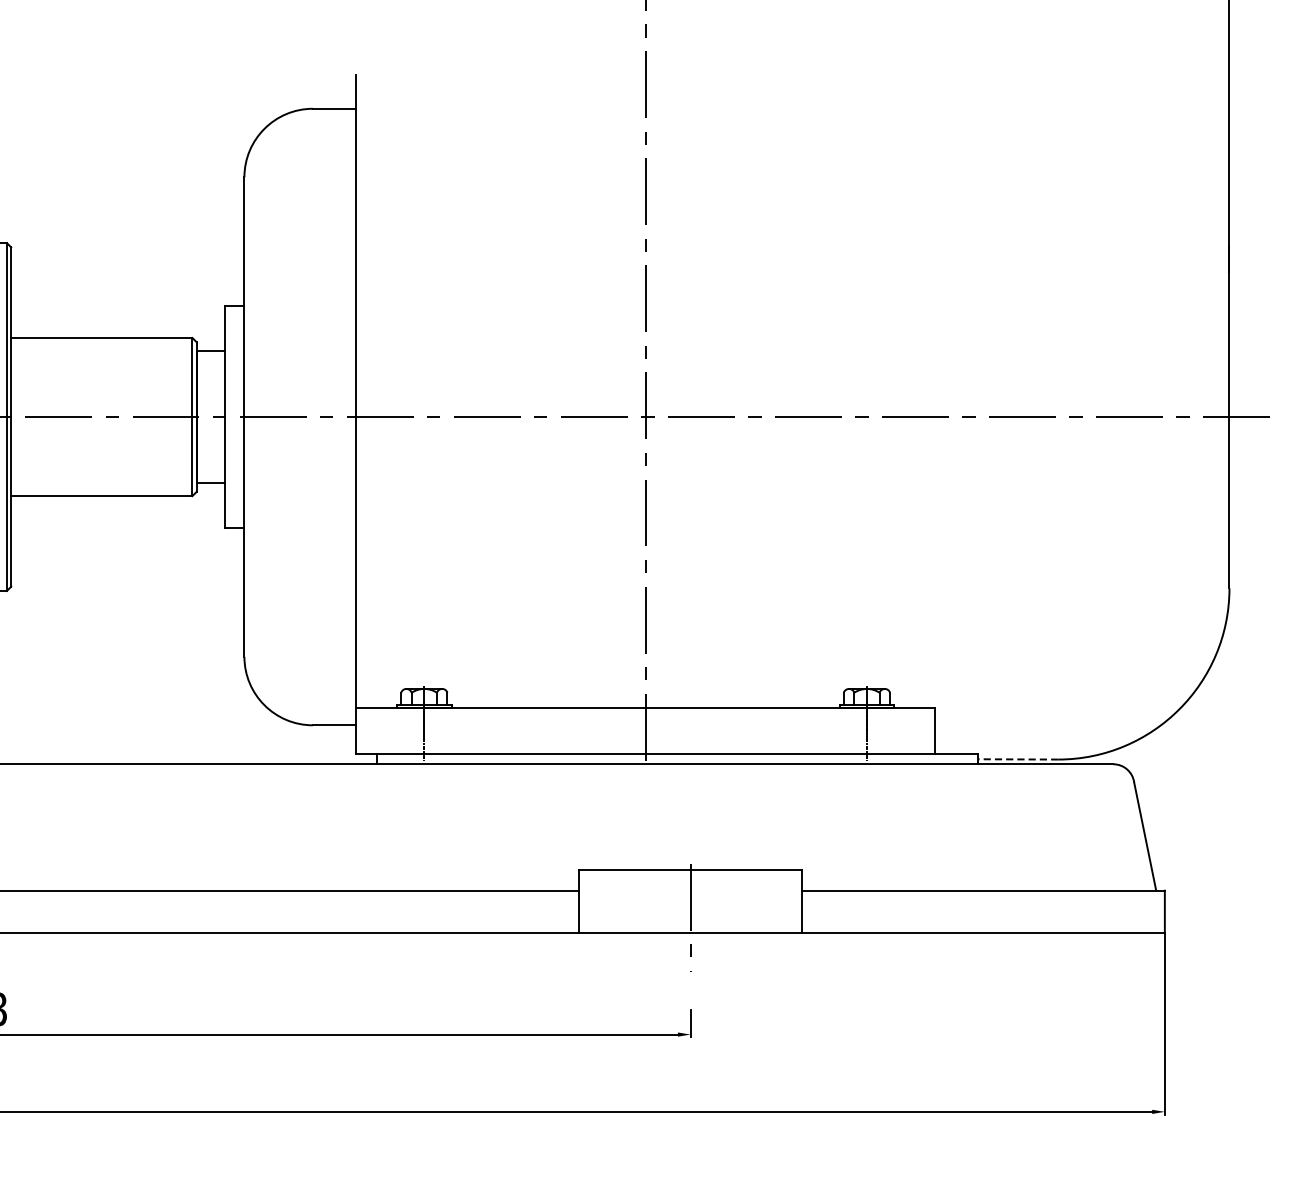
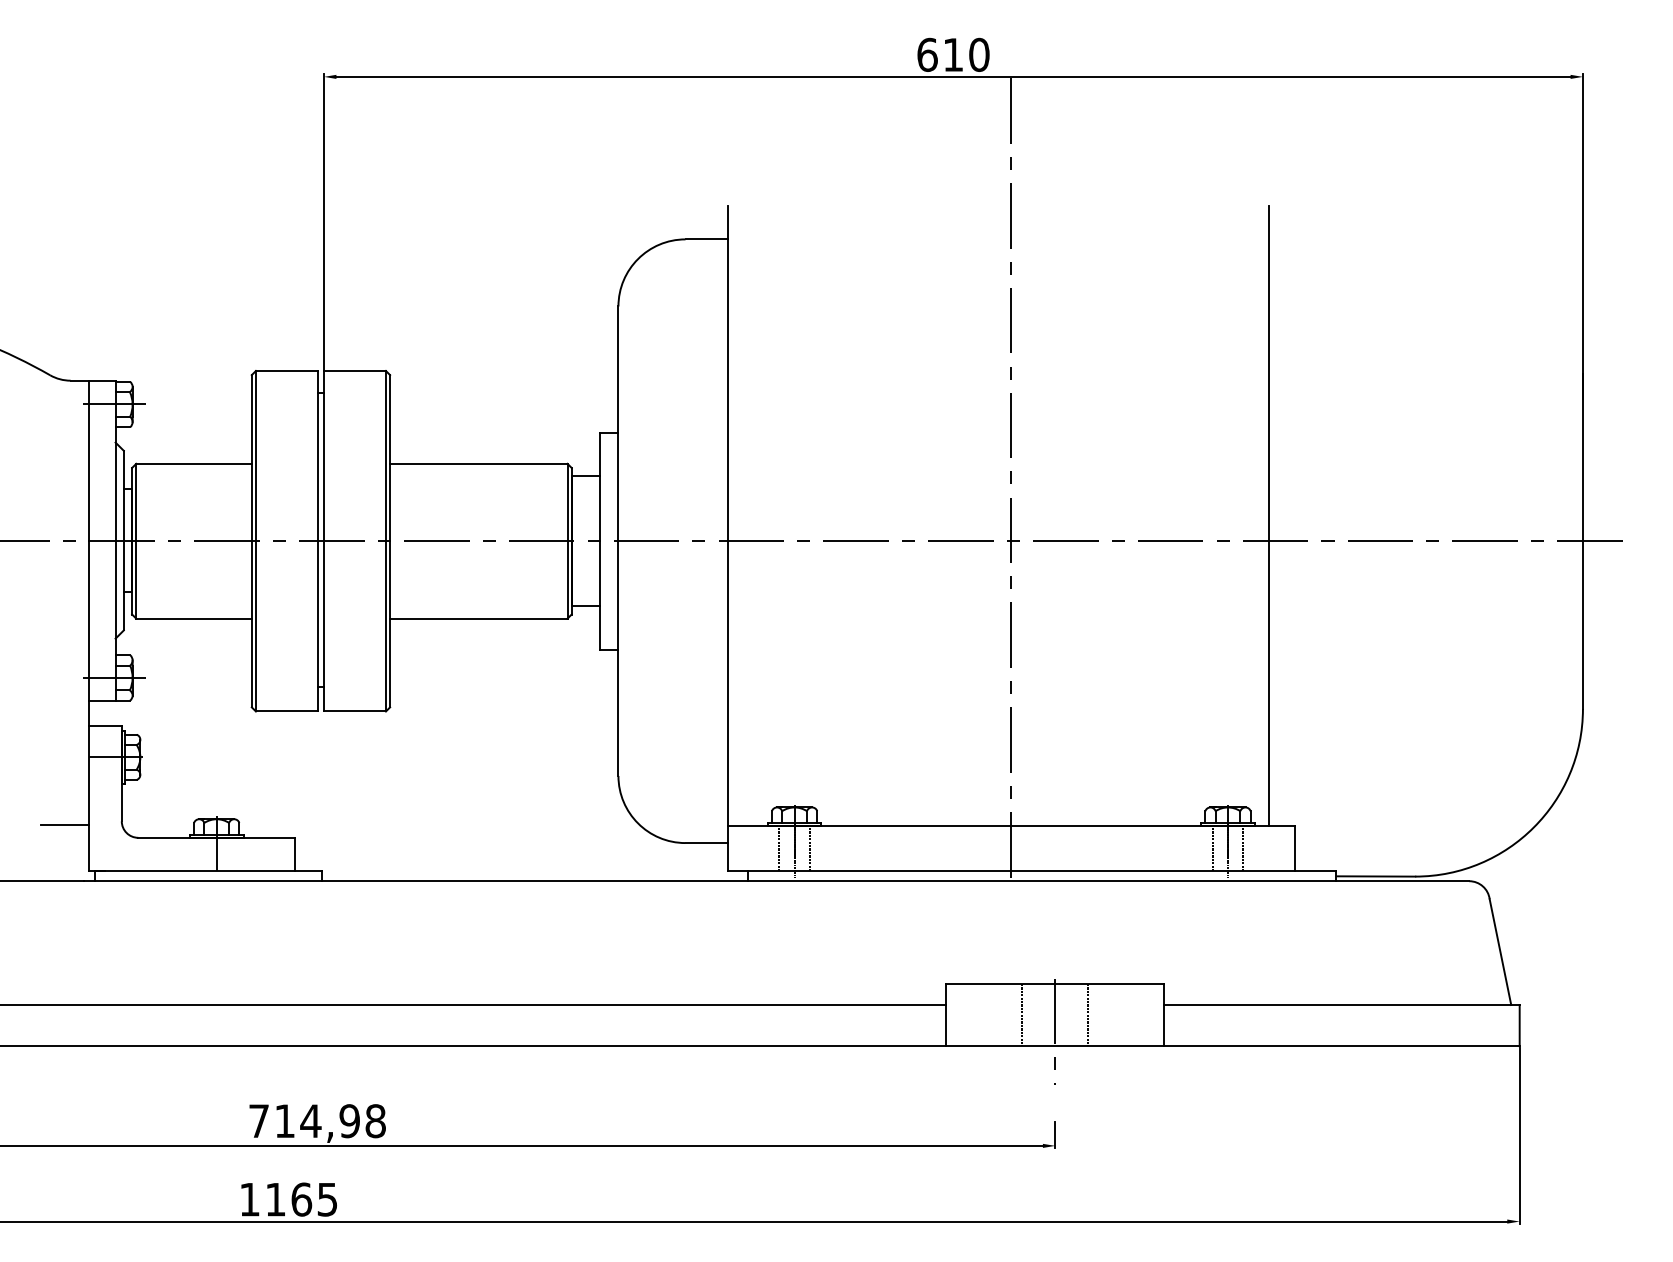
line: (908, 390) -> (1268, 515), added
line: (408, 730) -> (779, 848), added
line: (440, 730) -> (810, 848), added
line: (851, 730) -> (1212, 848), added
line: (882, 730) -> (1243, 848), added
line: (1017, 759) -> (1375, 876), dashed -> solid
line: (657, 901) -> (1022, 1015), added
line: (724, 901) -> (1088, 1015), added

